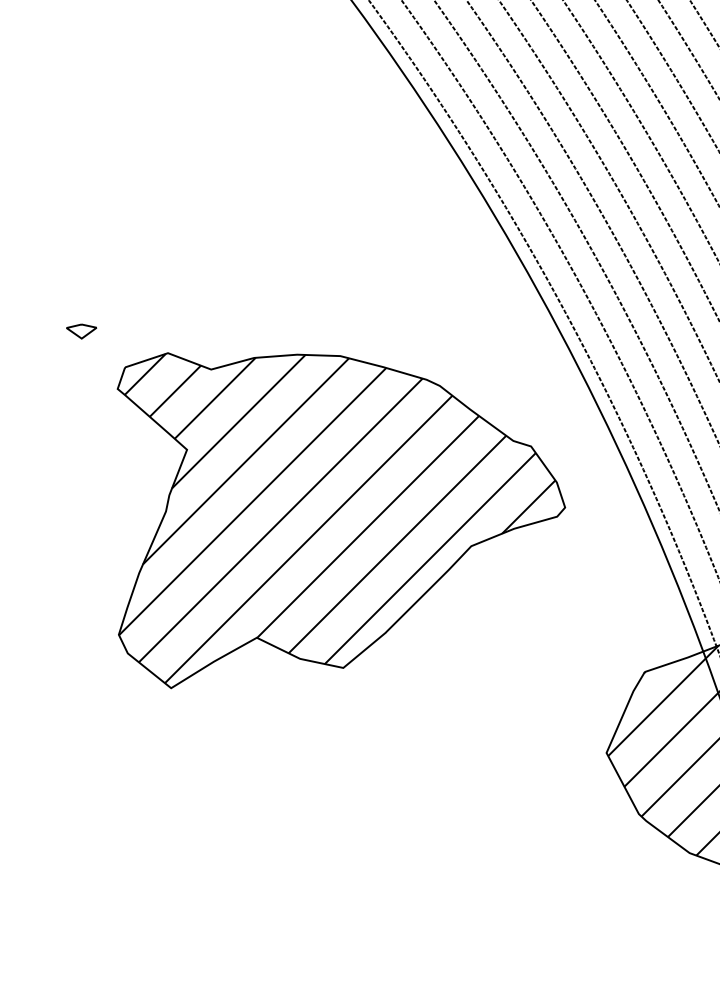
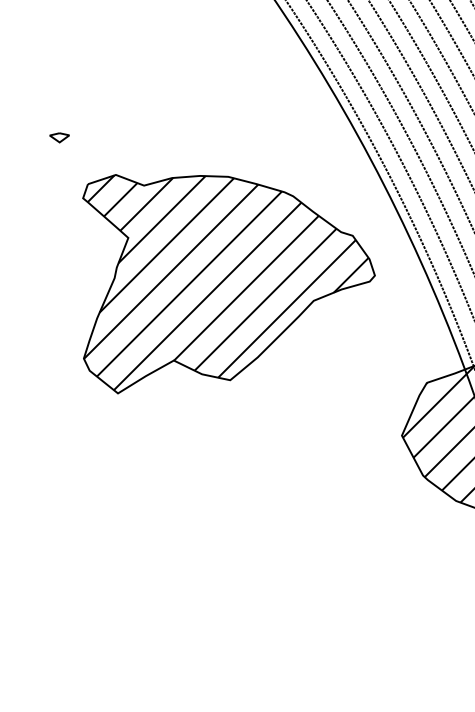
part: (81, 331) -> (59, 137), moved

